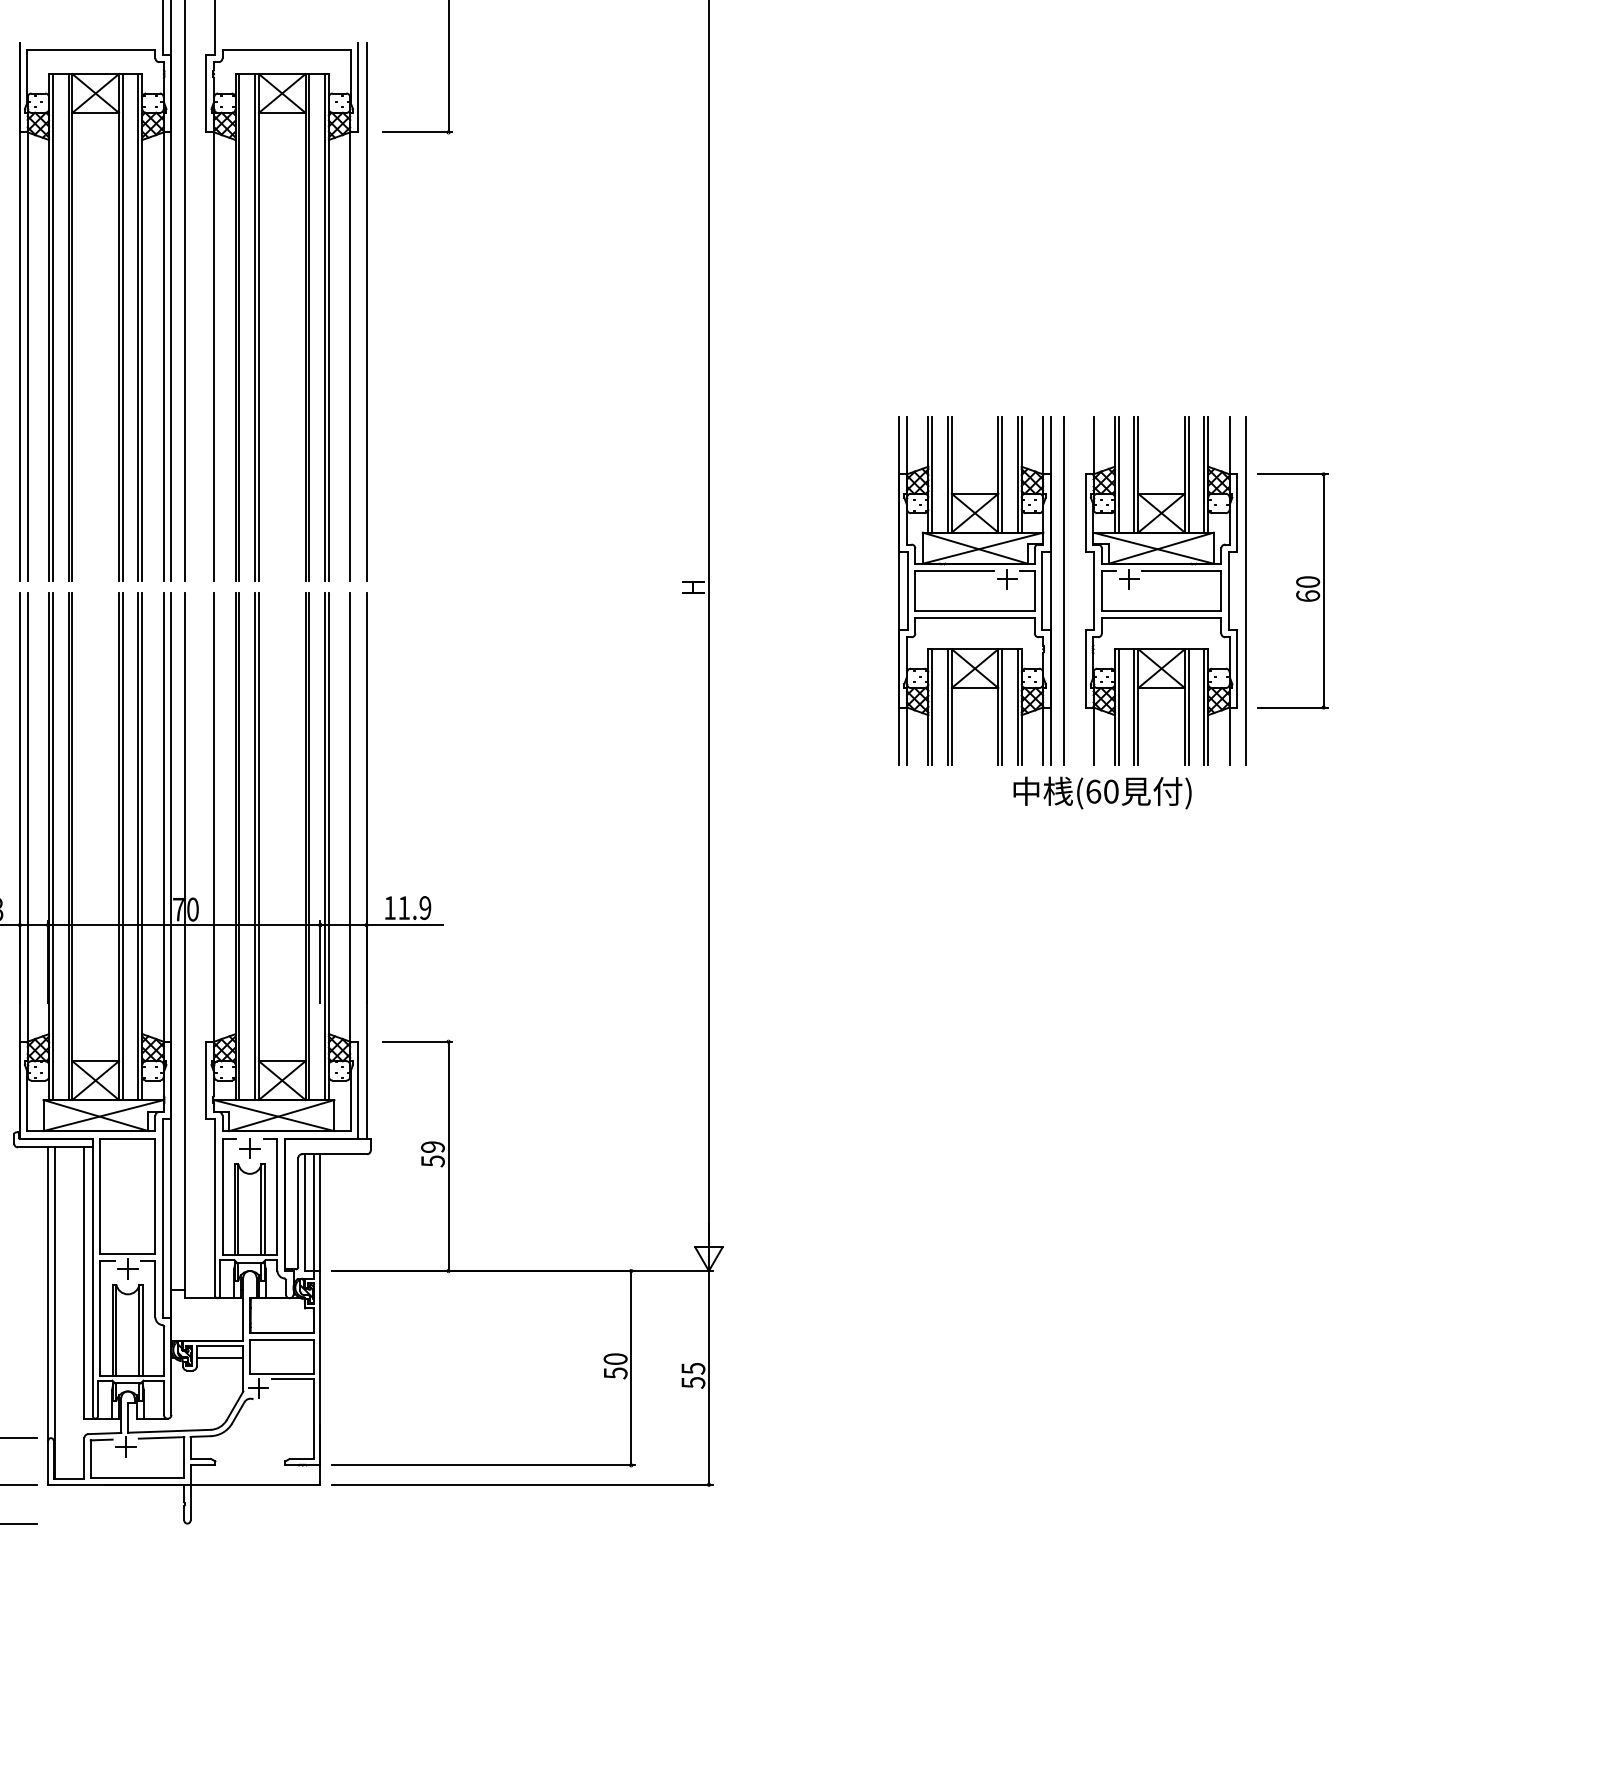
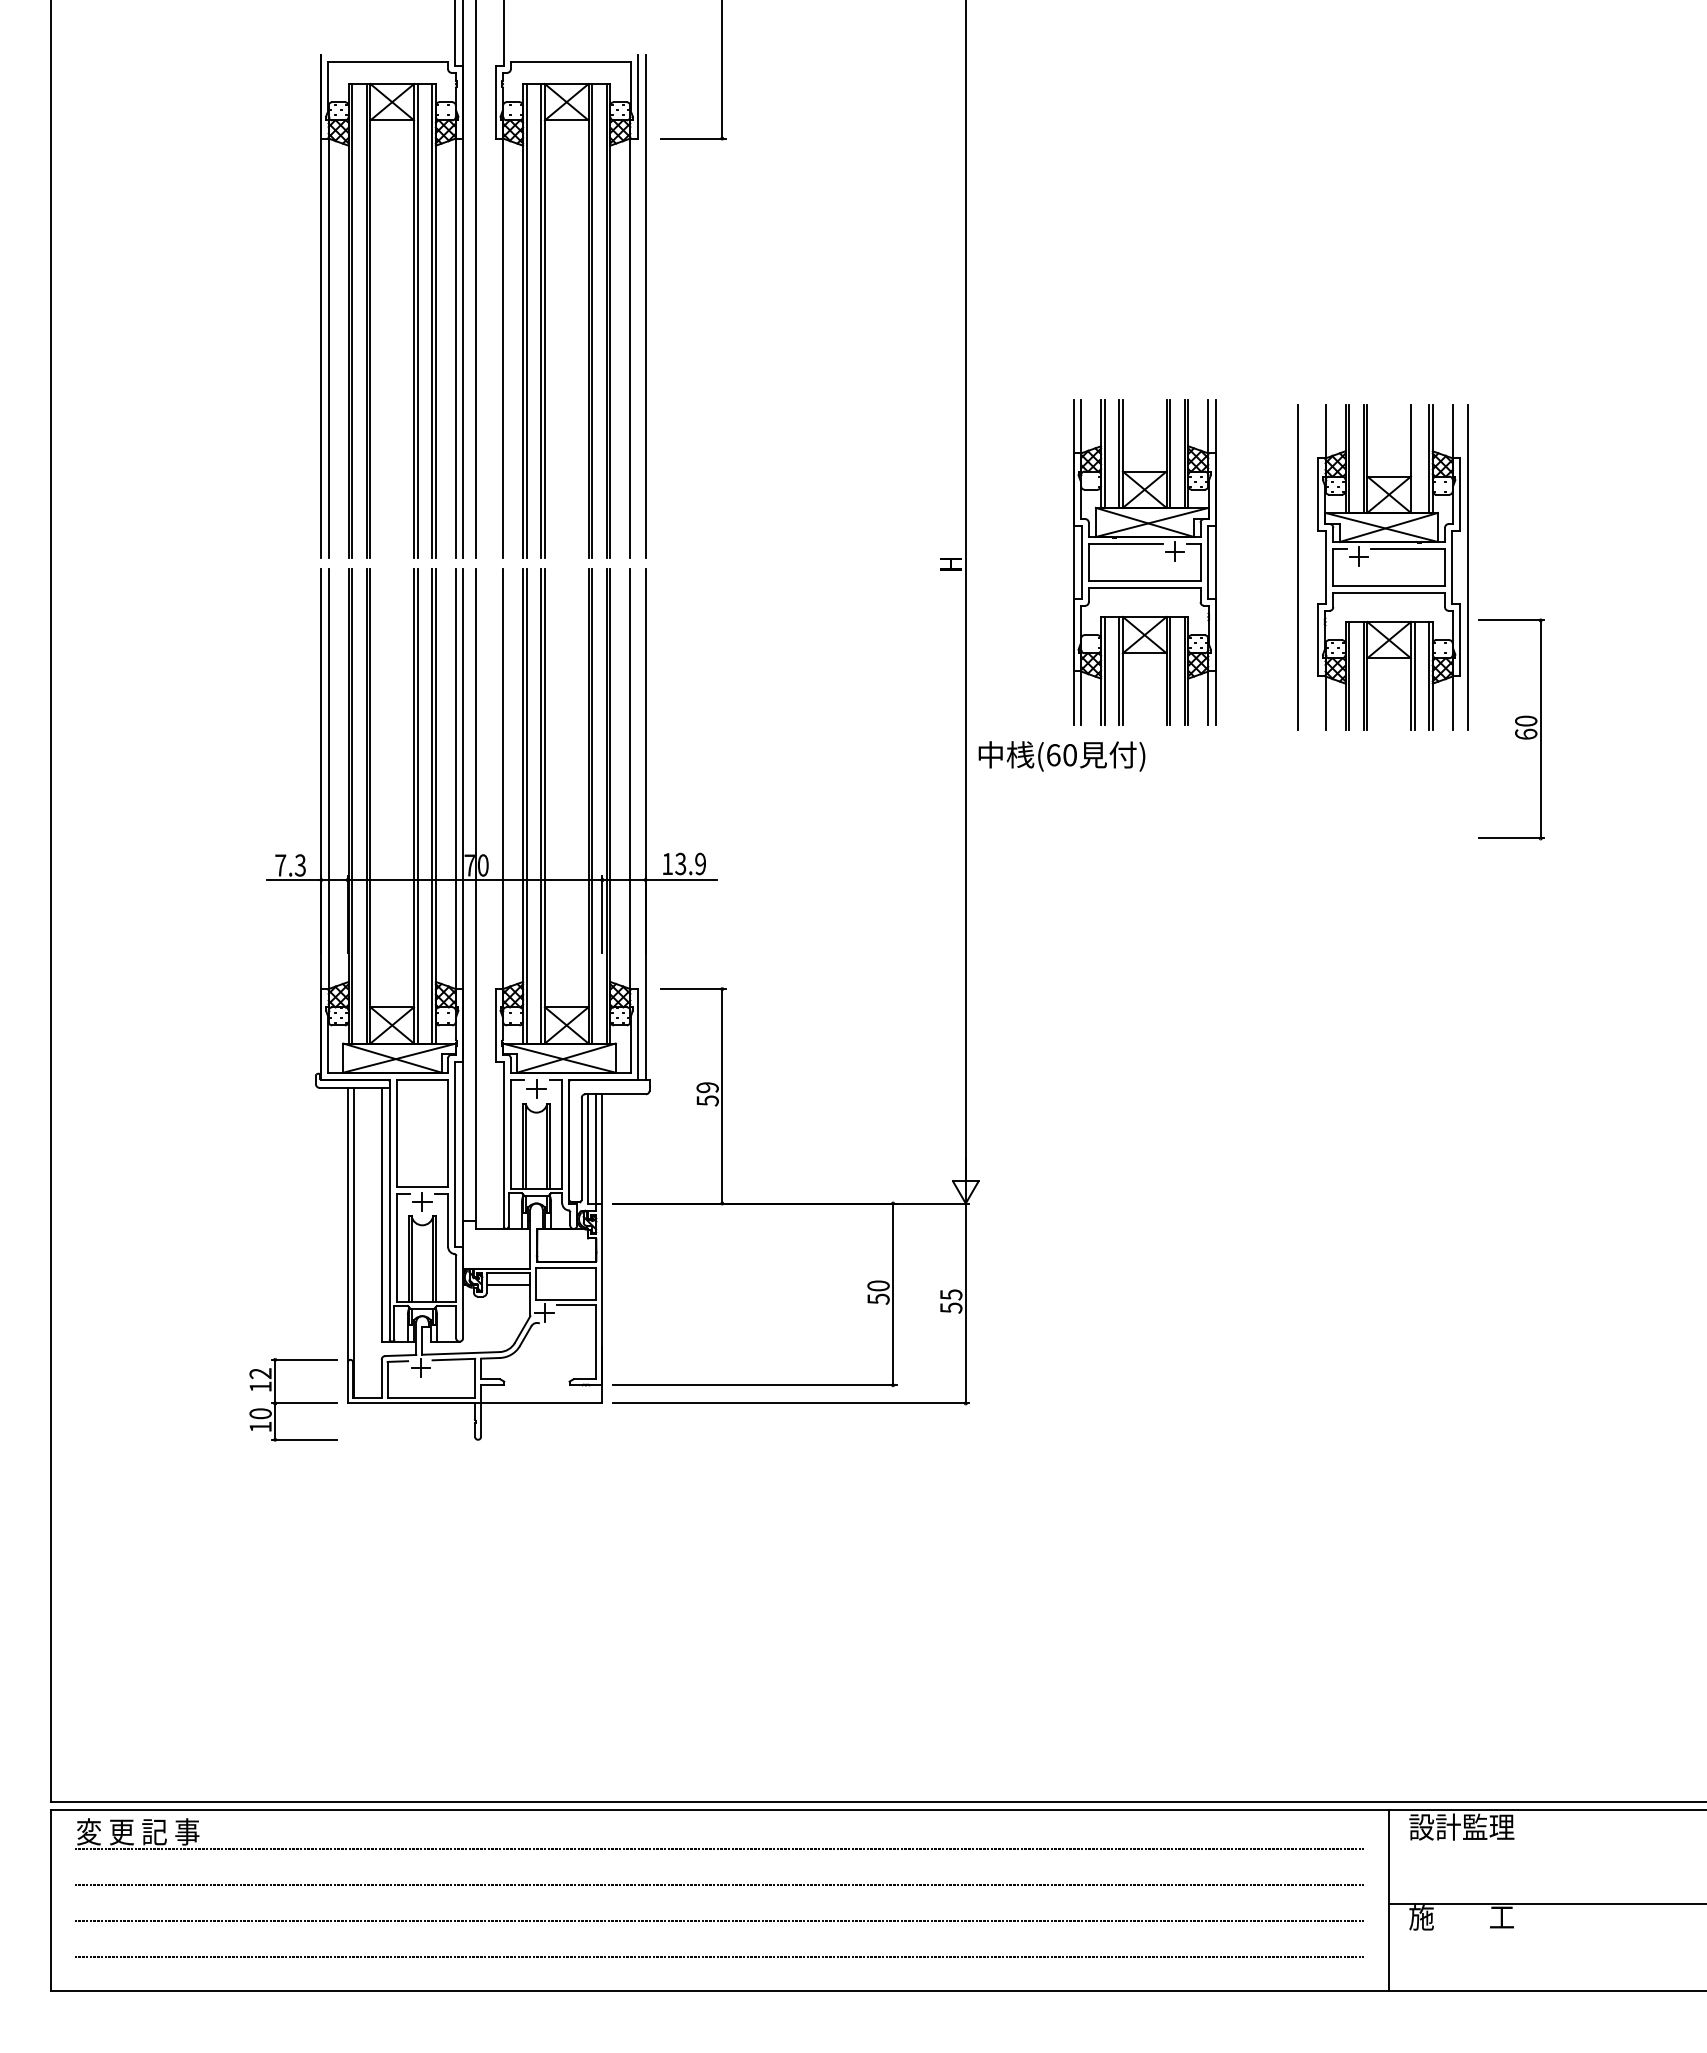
line: (1188, 474) -> (1414, 458), removed
part: (974, 590) -> (1144, 562), moved
part: (1292, 590) -> (1511, 729), moved
text: (1102, 793) -> (1061, 756), moved
text: (403, 907) -> (680, 863), 11.9 -> 13.9

